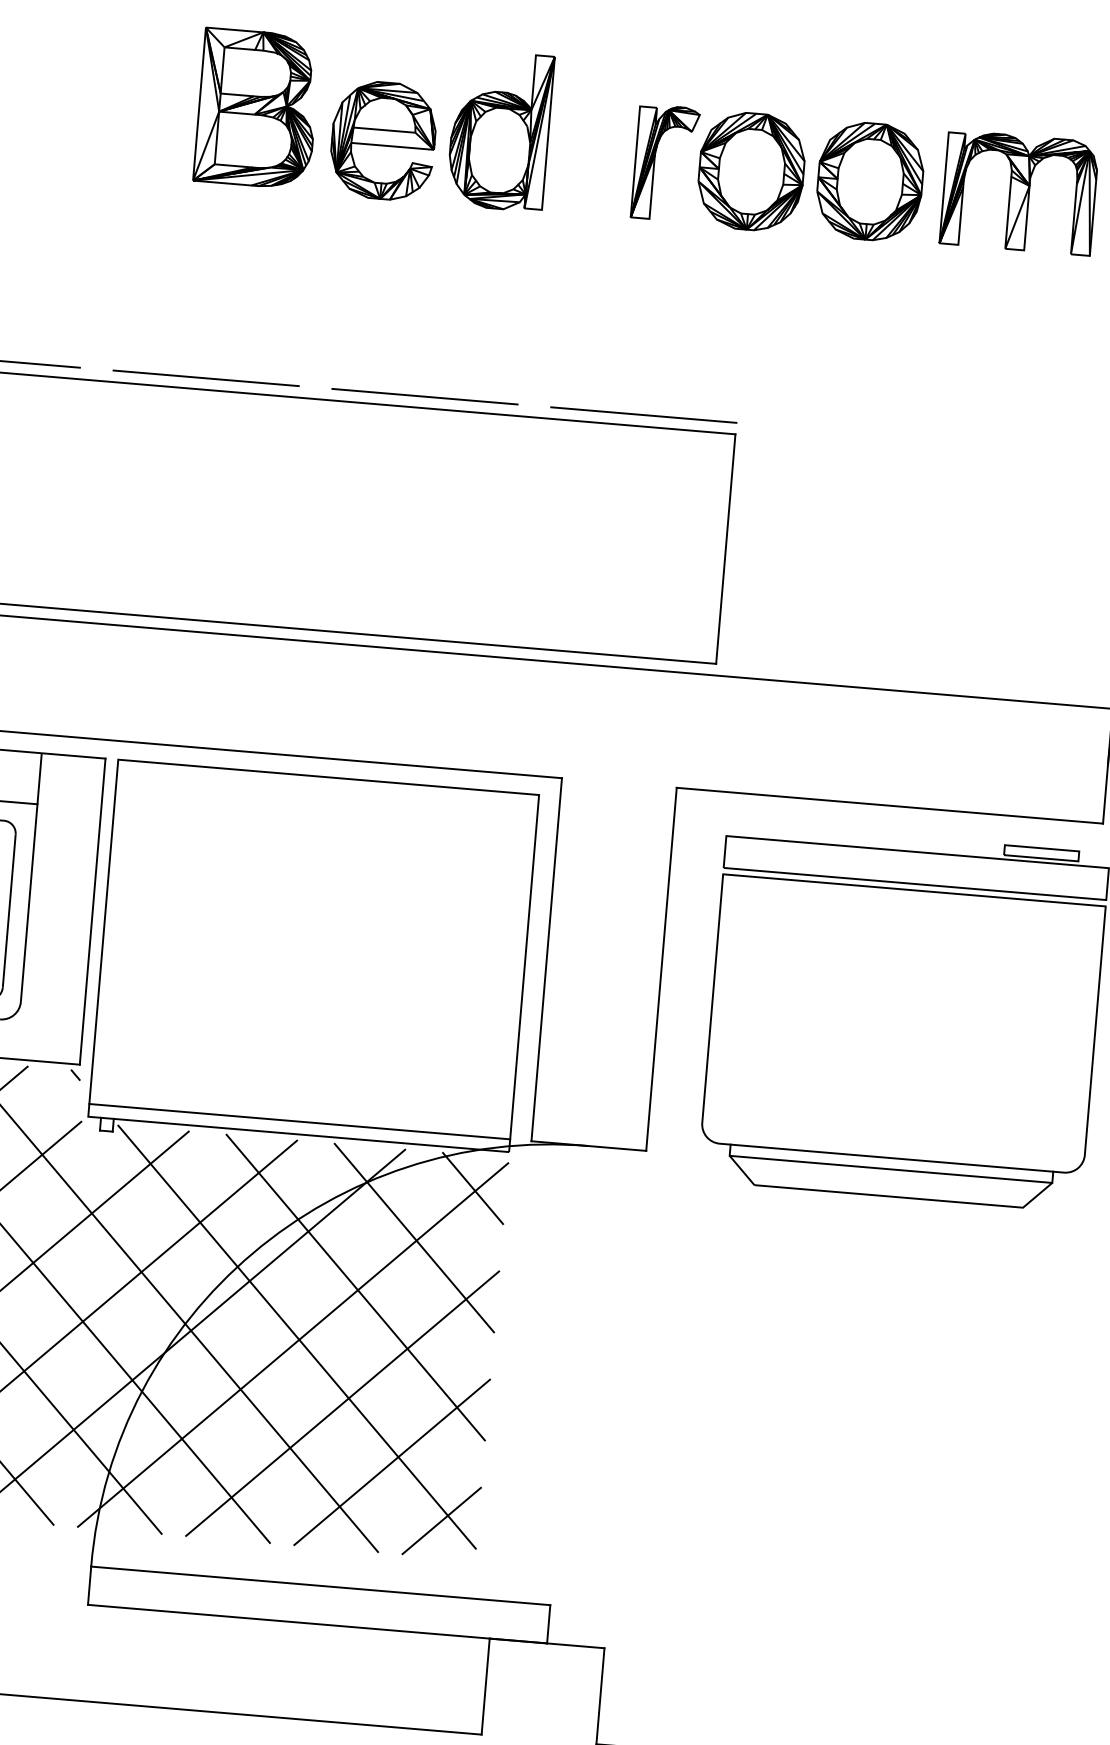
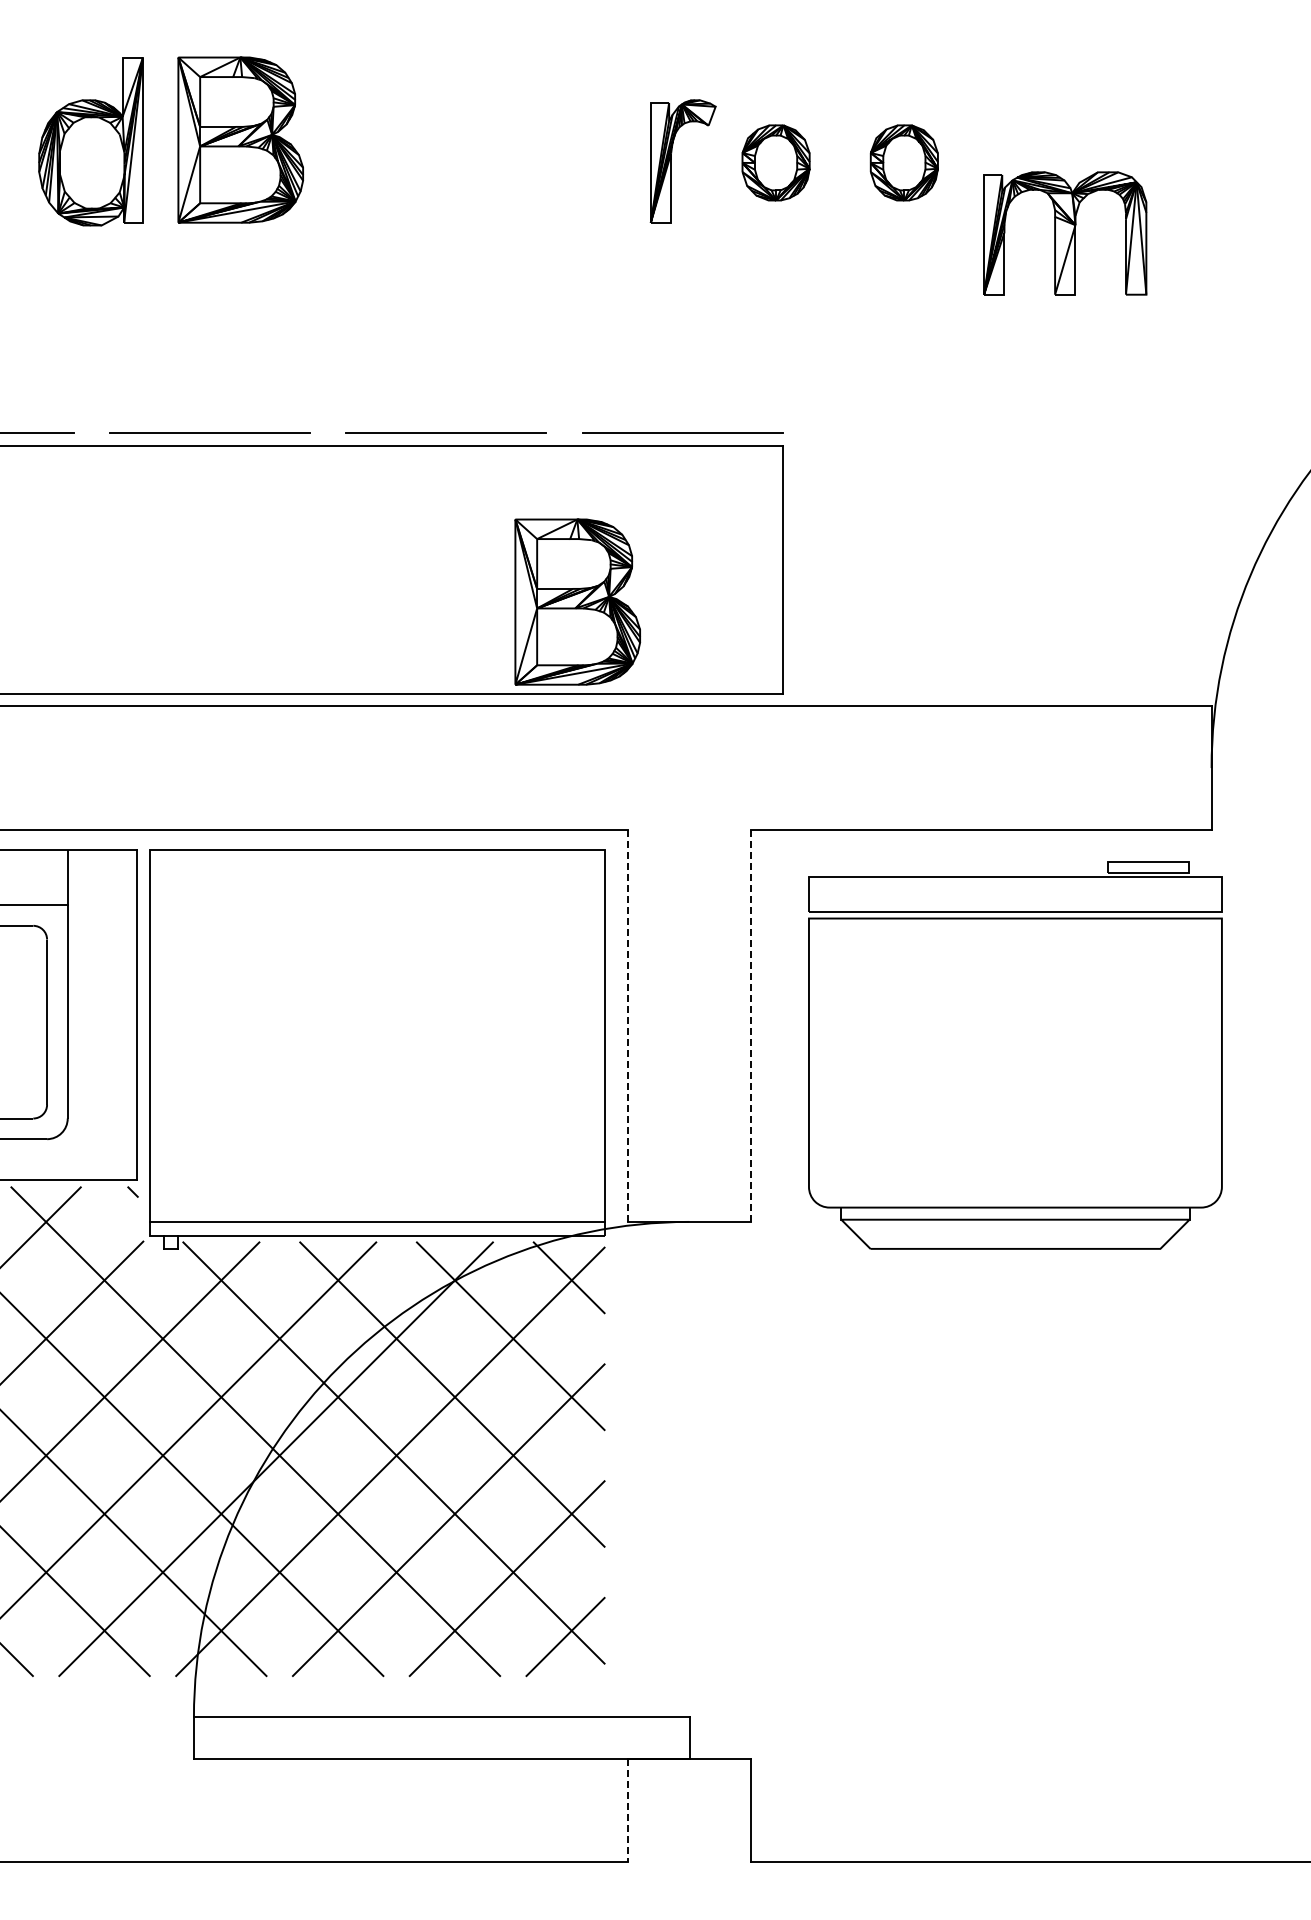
part: (499, 130) -> (90, 141), moved
part: (383, 140) -> (378, 162), removed
part: (750, 171) -> (775, 162), size x0.6
part: (870, 181) -> (904, 162), size x0.6
part: (1019, 192) -> (1065, 233), moved
part: (533, 562) -> (577, 601), added
line: (546, 959) -> (627, 1025), solid -> dashed
line: (661, 968) -> (751, 1025), solid -> dashed
line: (485, 1686) -> (627, 1810), solid -> dashed

